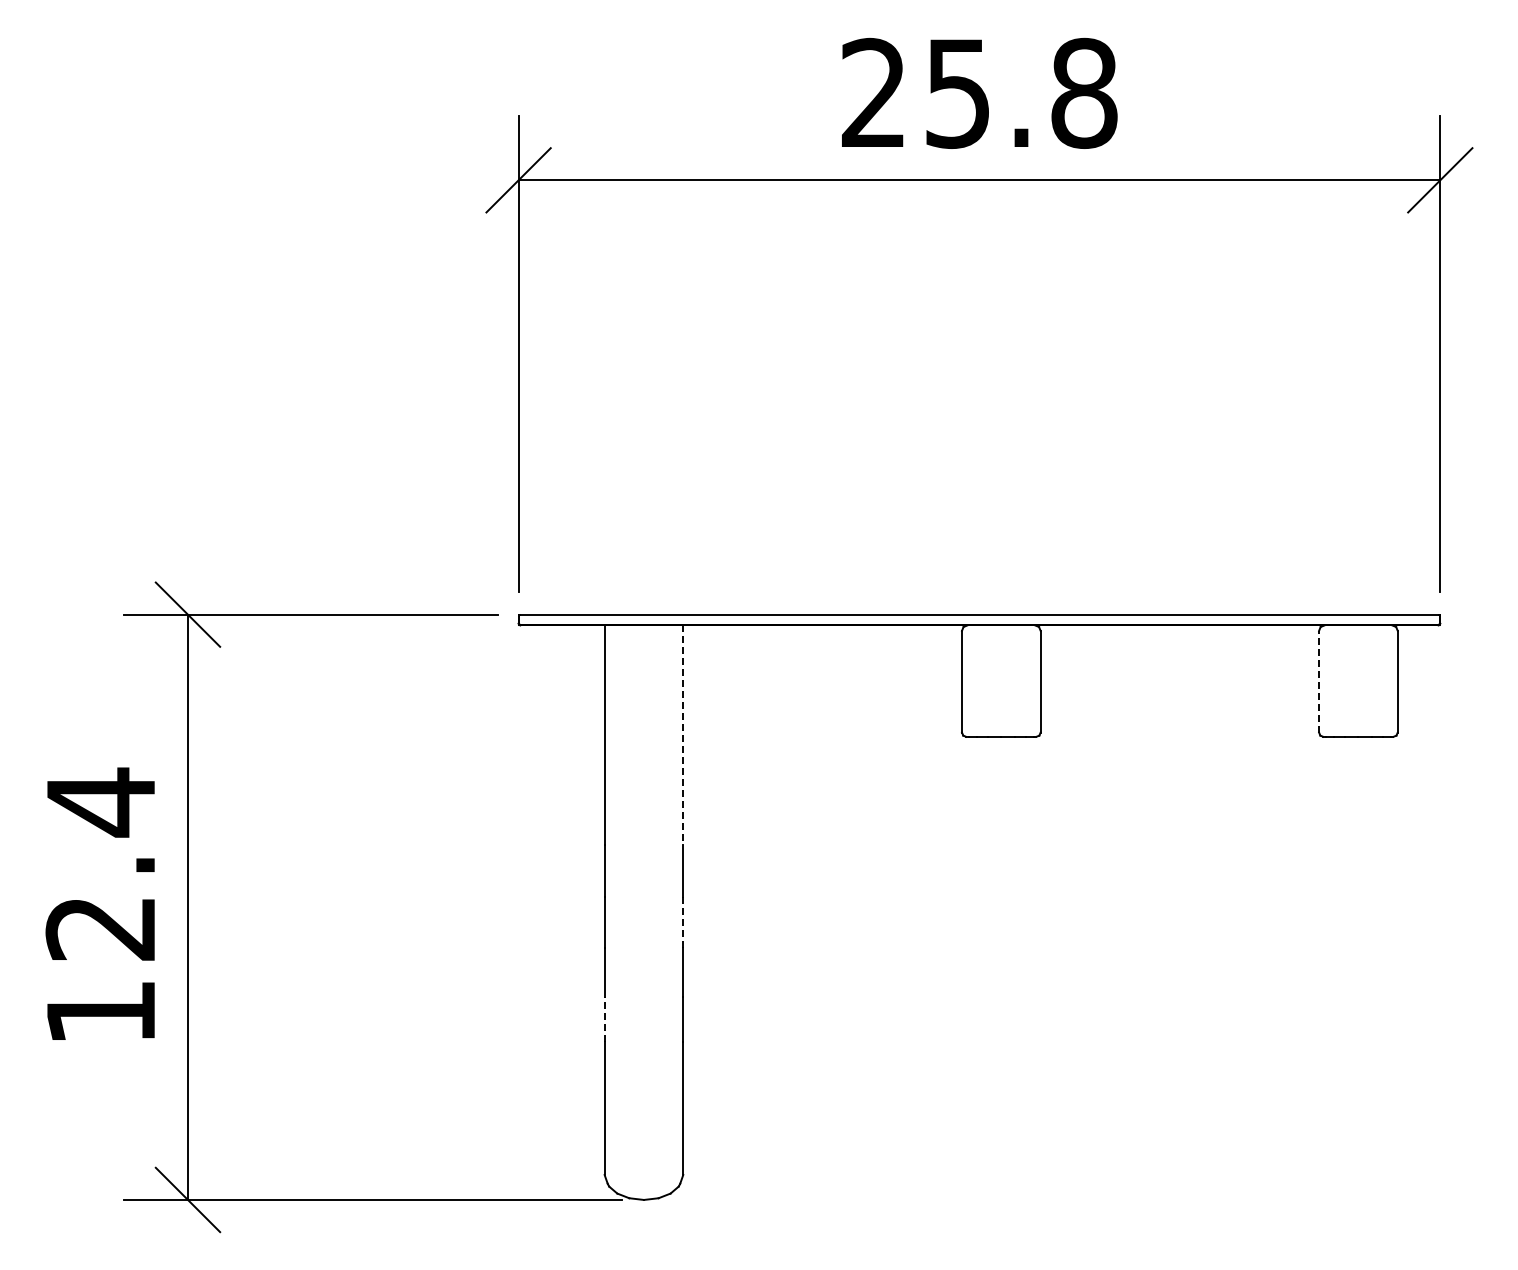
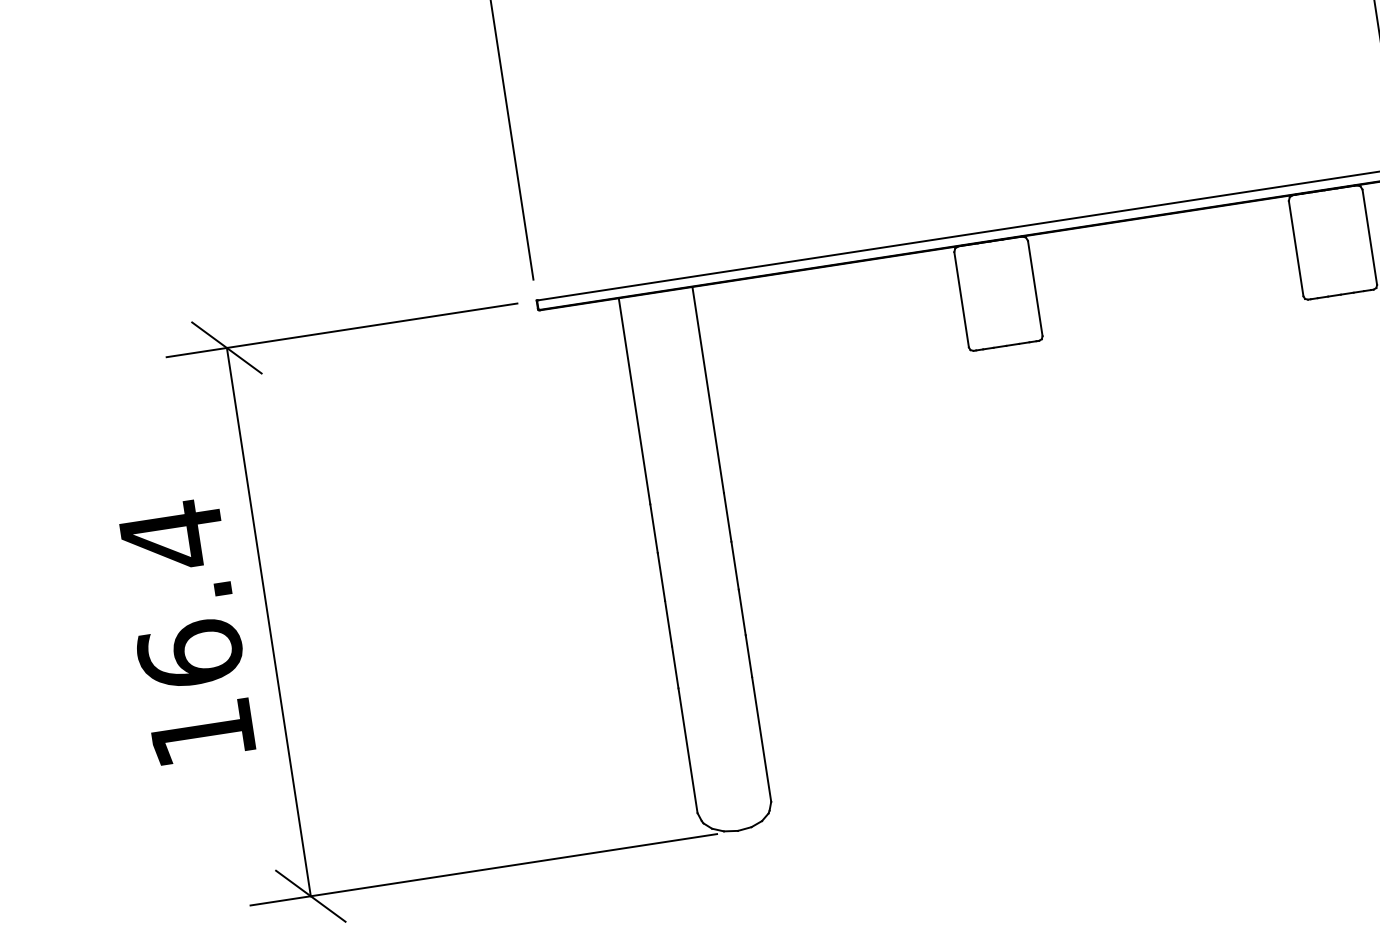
line: (1319, 681) -> (1296, 248), dashed -> solid
line: (683, 735) -> (708, 390), dashed -> solid
line: (683, 922) -> (735, 565), dashed -> solid
text: (100, 927) -> (189, 653), 12.4 -> 16.4
line: (604, 1018) -> (674, 666), dashed -> solid

